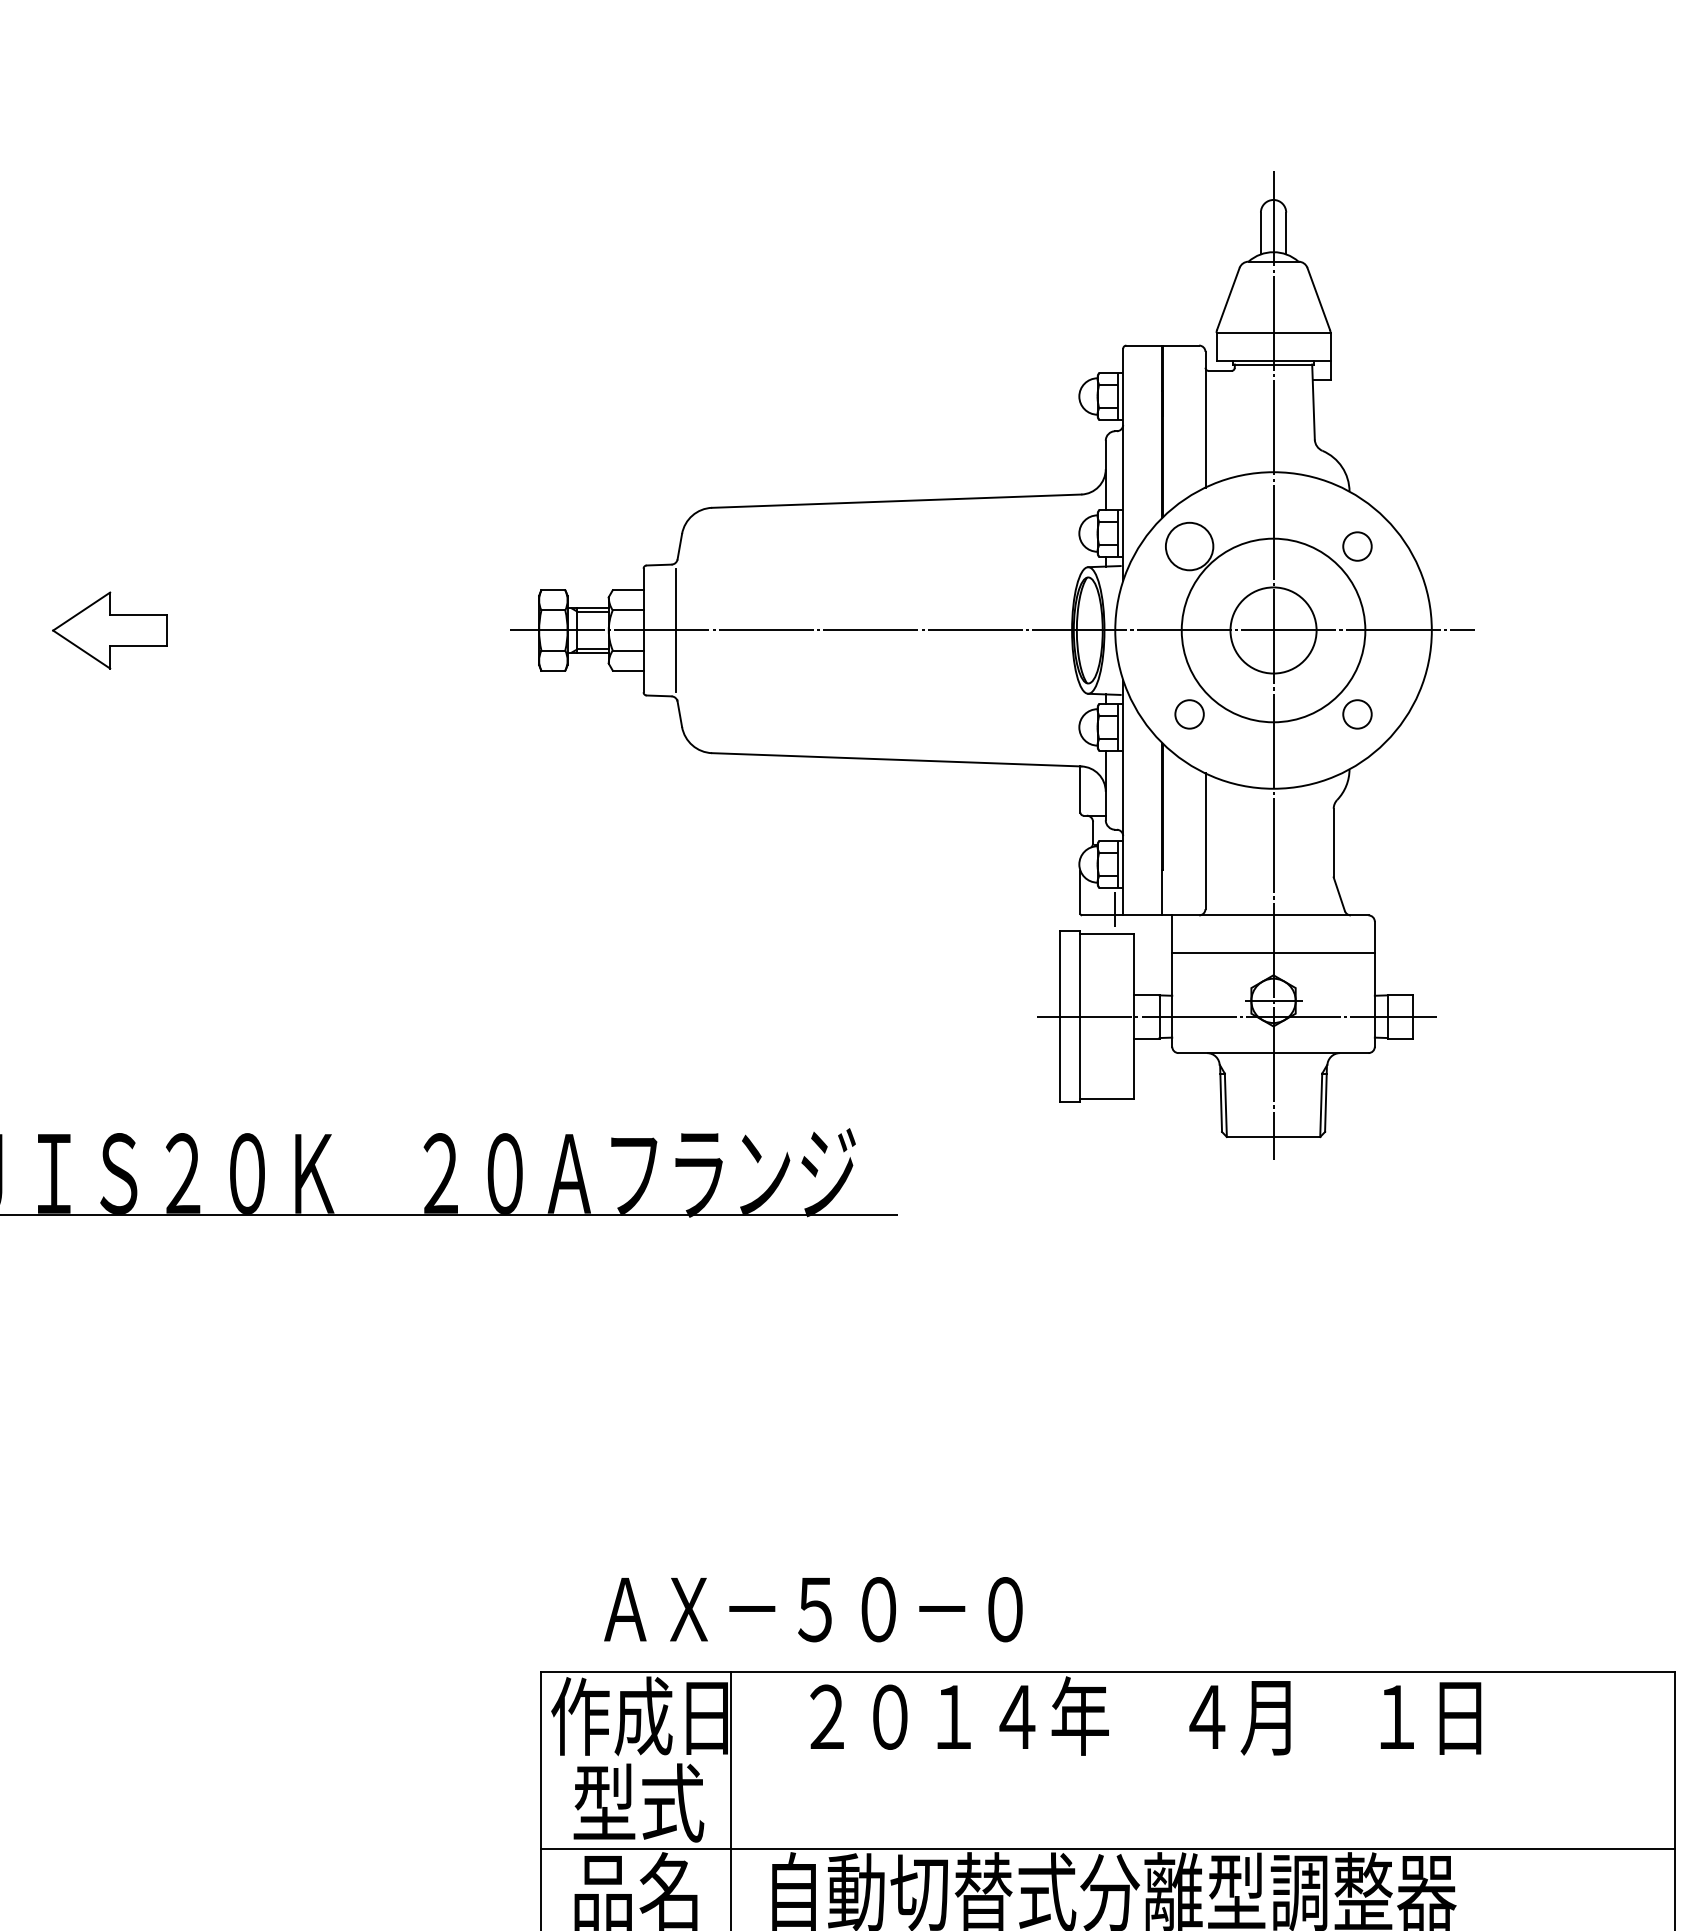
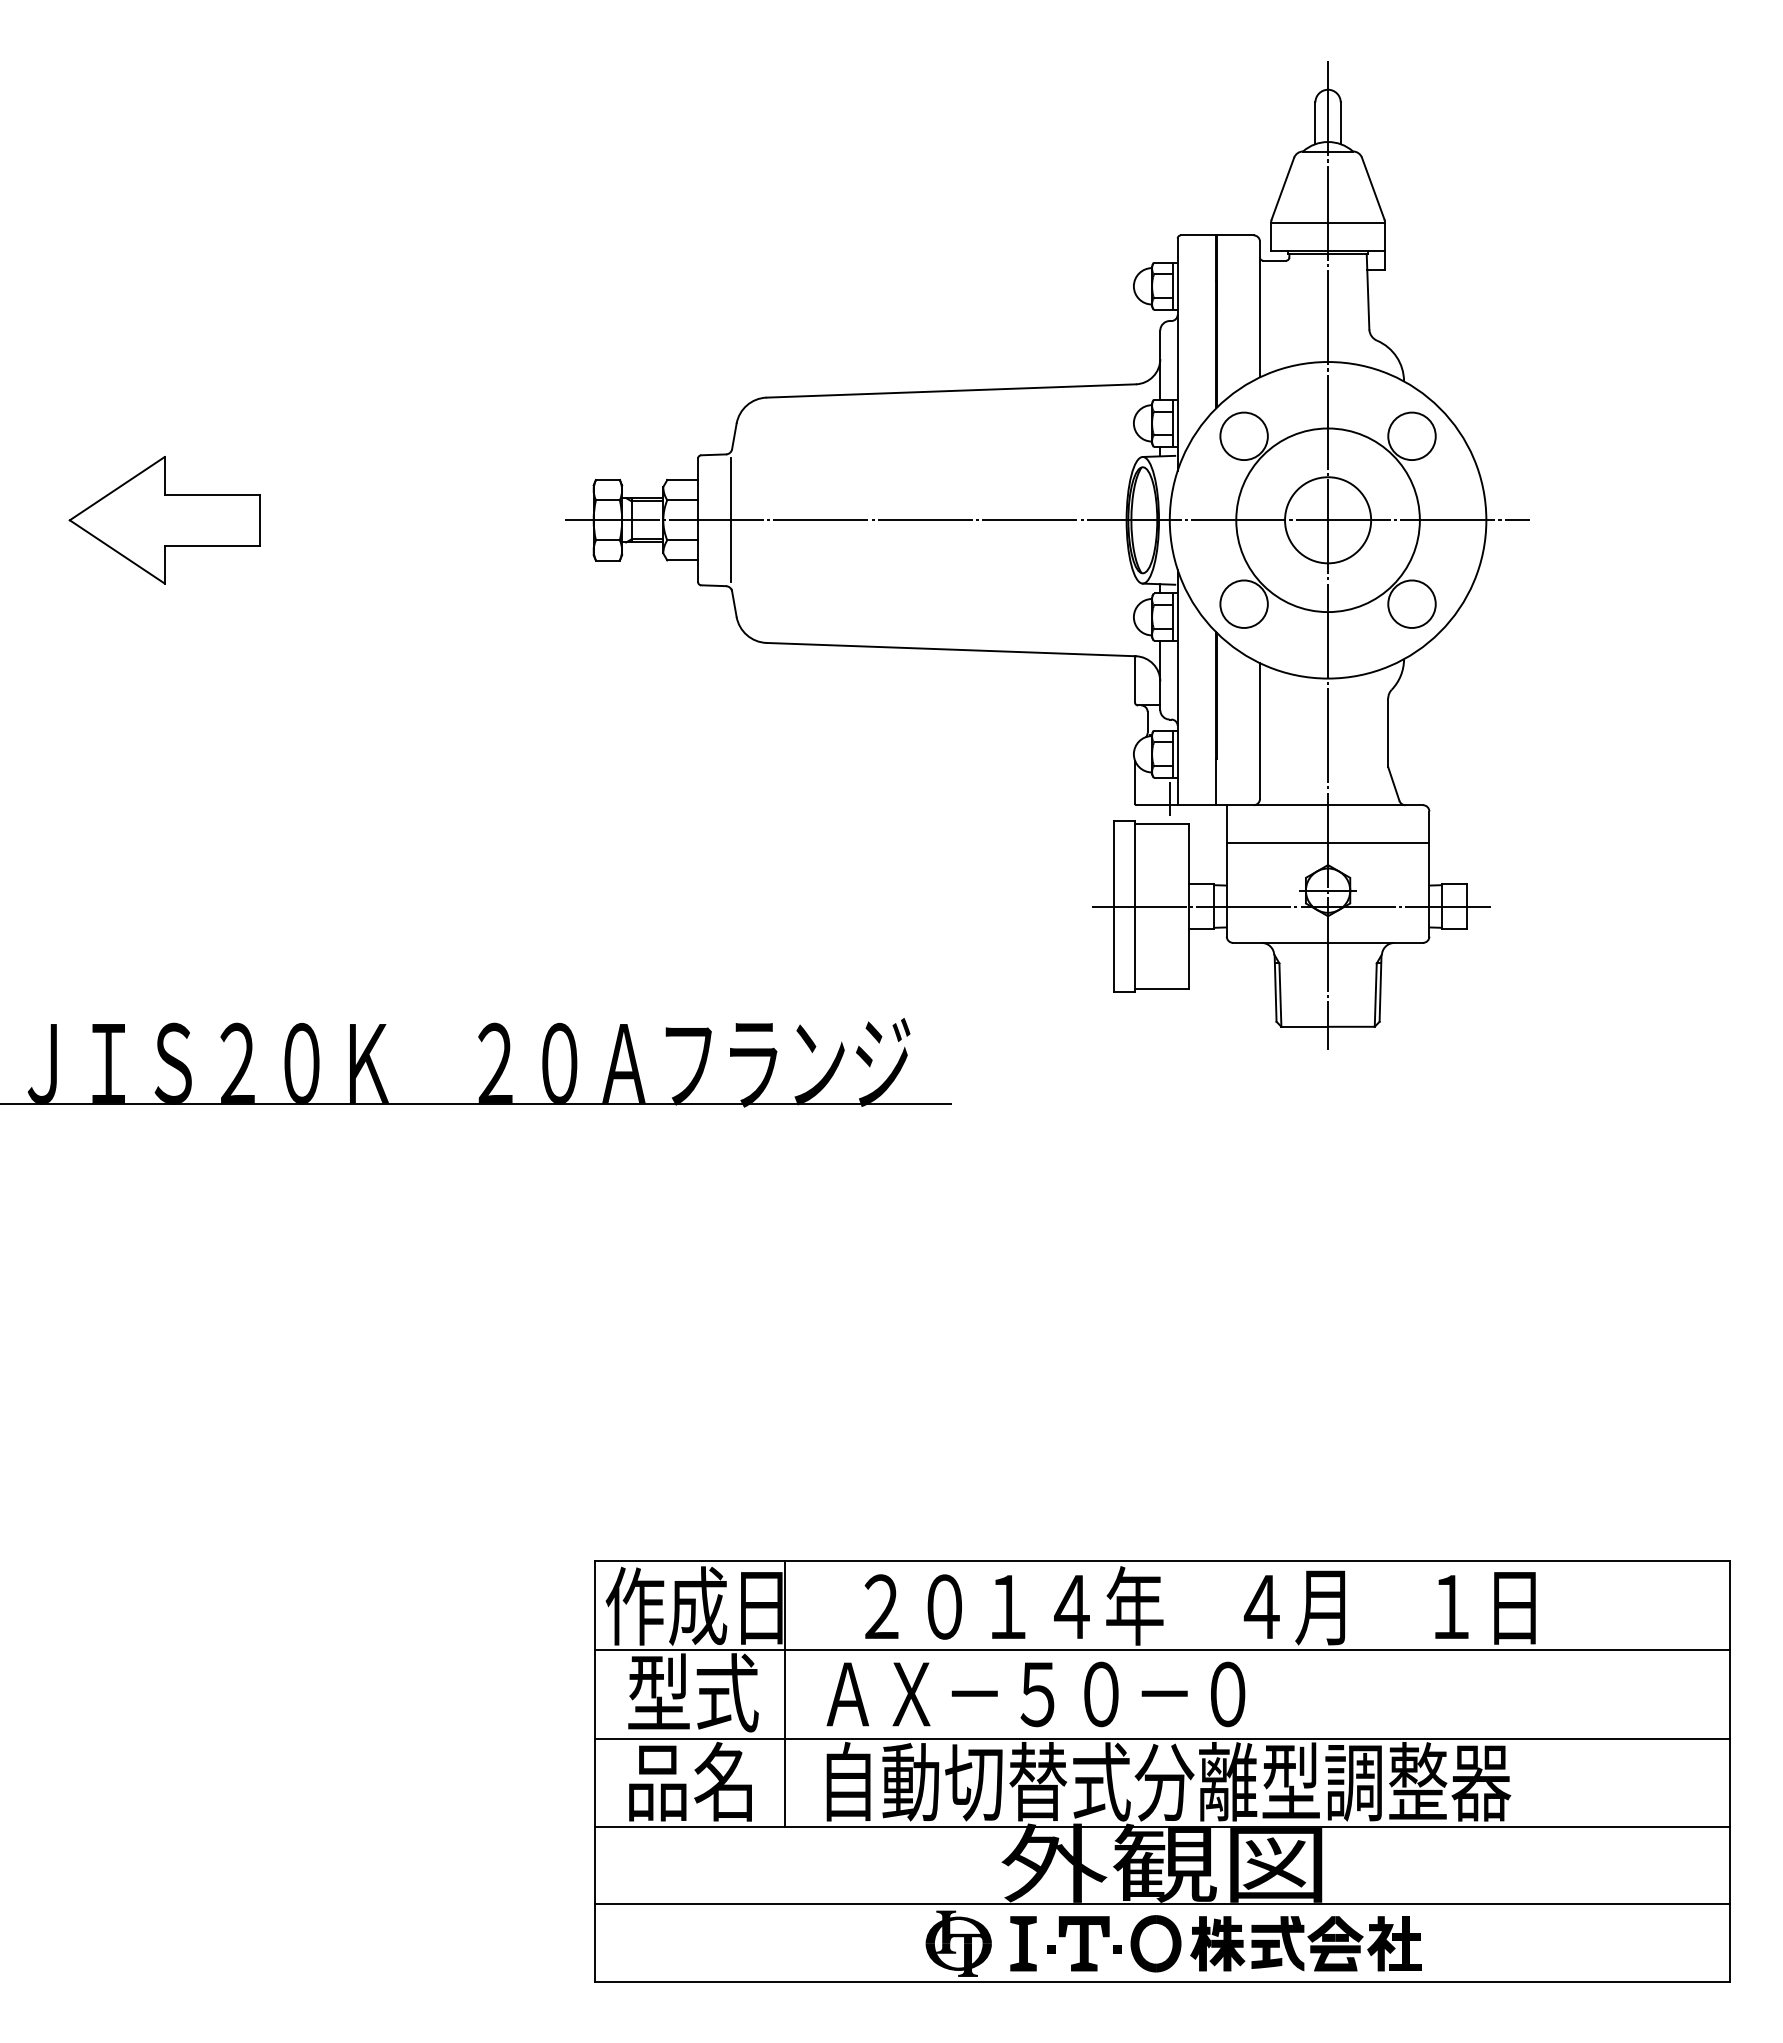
circle: (1356, 546) -> (1411, 436), size x1.67
part: (109, 630) -> (164, 520), size x1.67
circle: (1188, 713) -> (1243, 603), size x1.67
circle: (1356, 713) -> (1411, 603), size x1.67
text: (812, 1609) -> (1035, 1694), moved
line: (1107, 1759) -> (1162, 1649), added

